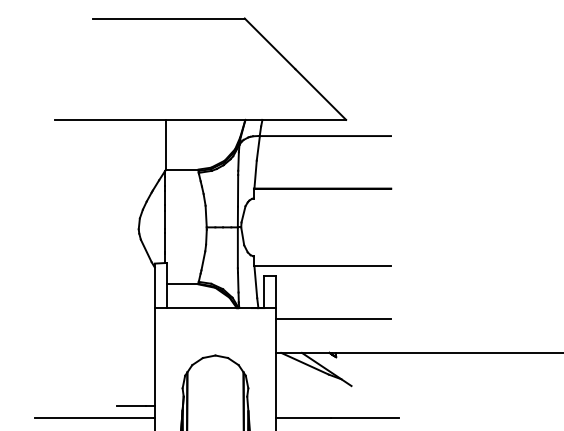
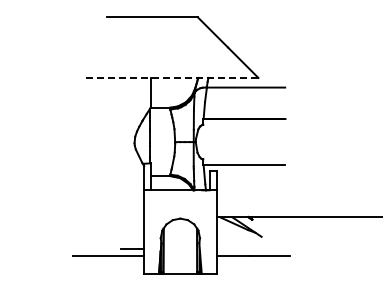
line: (198, 119) -> (170, 77), solid -> dashed
line: (332, 318) -> (250, 196), removed

